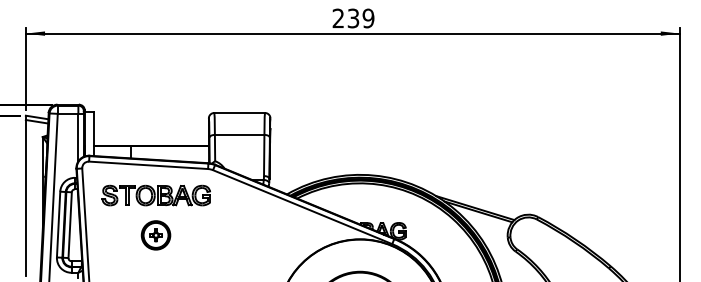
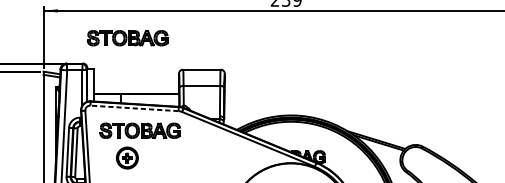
part: (138, 70) -> (127, 38), added
line: (148, 165) -> (134, 108), solid -> dashed
part: (155, 235) -> (127, 158), moved

